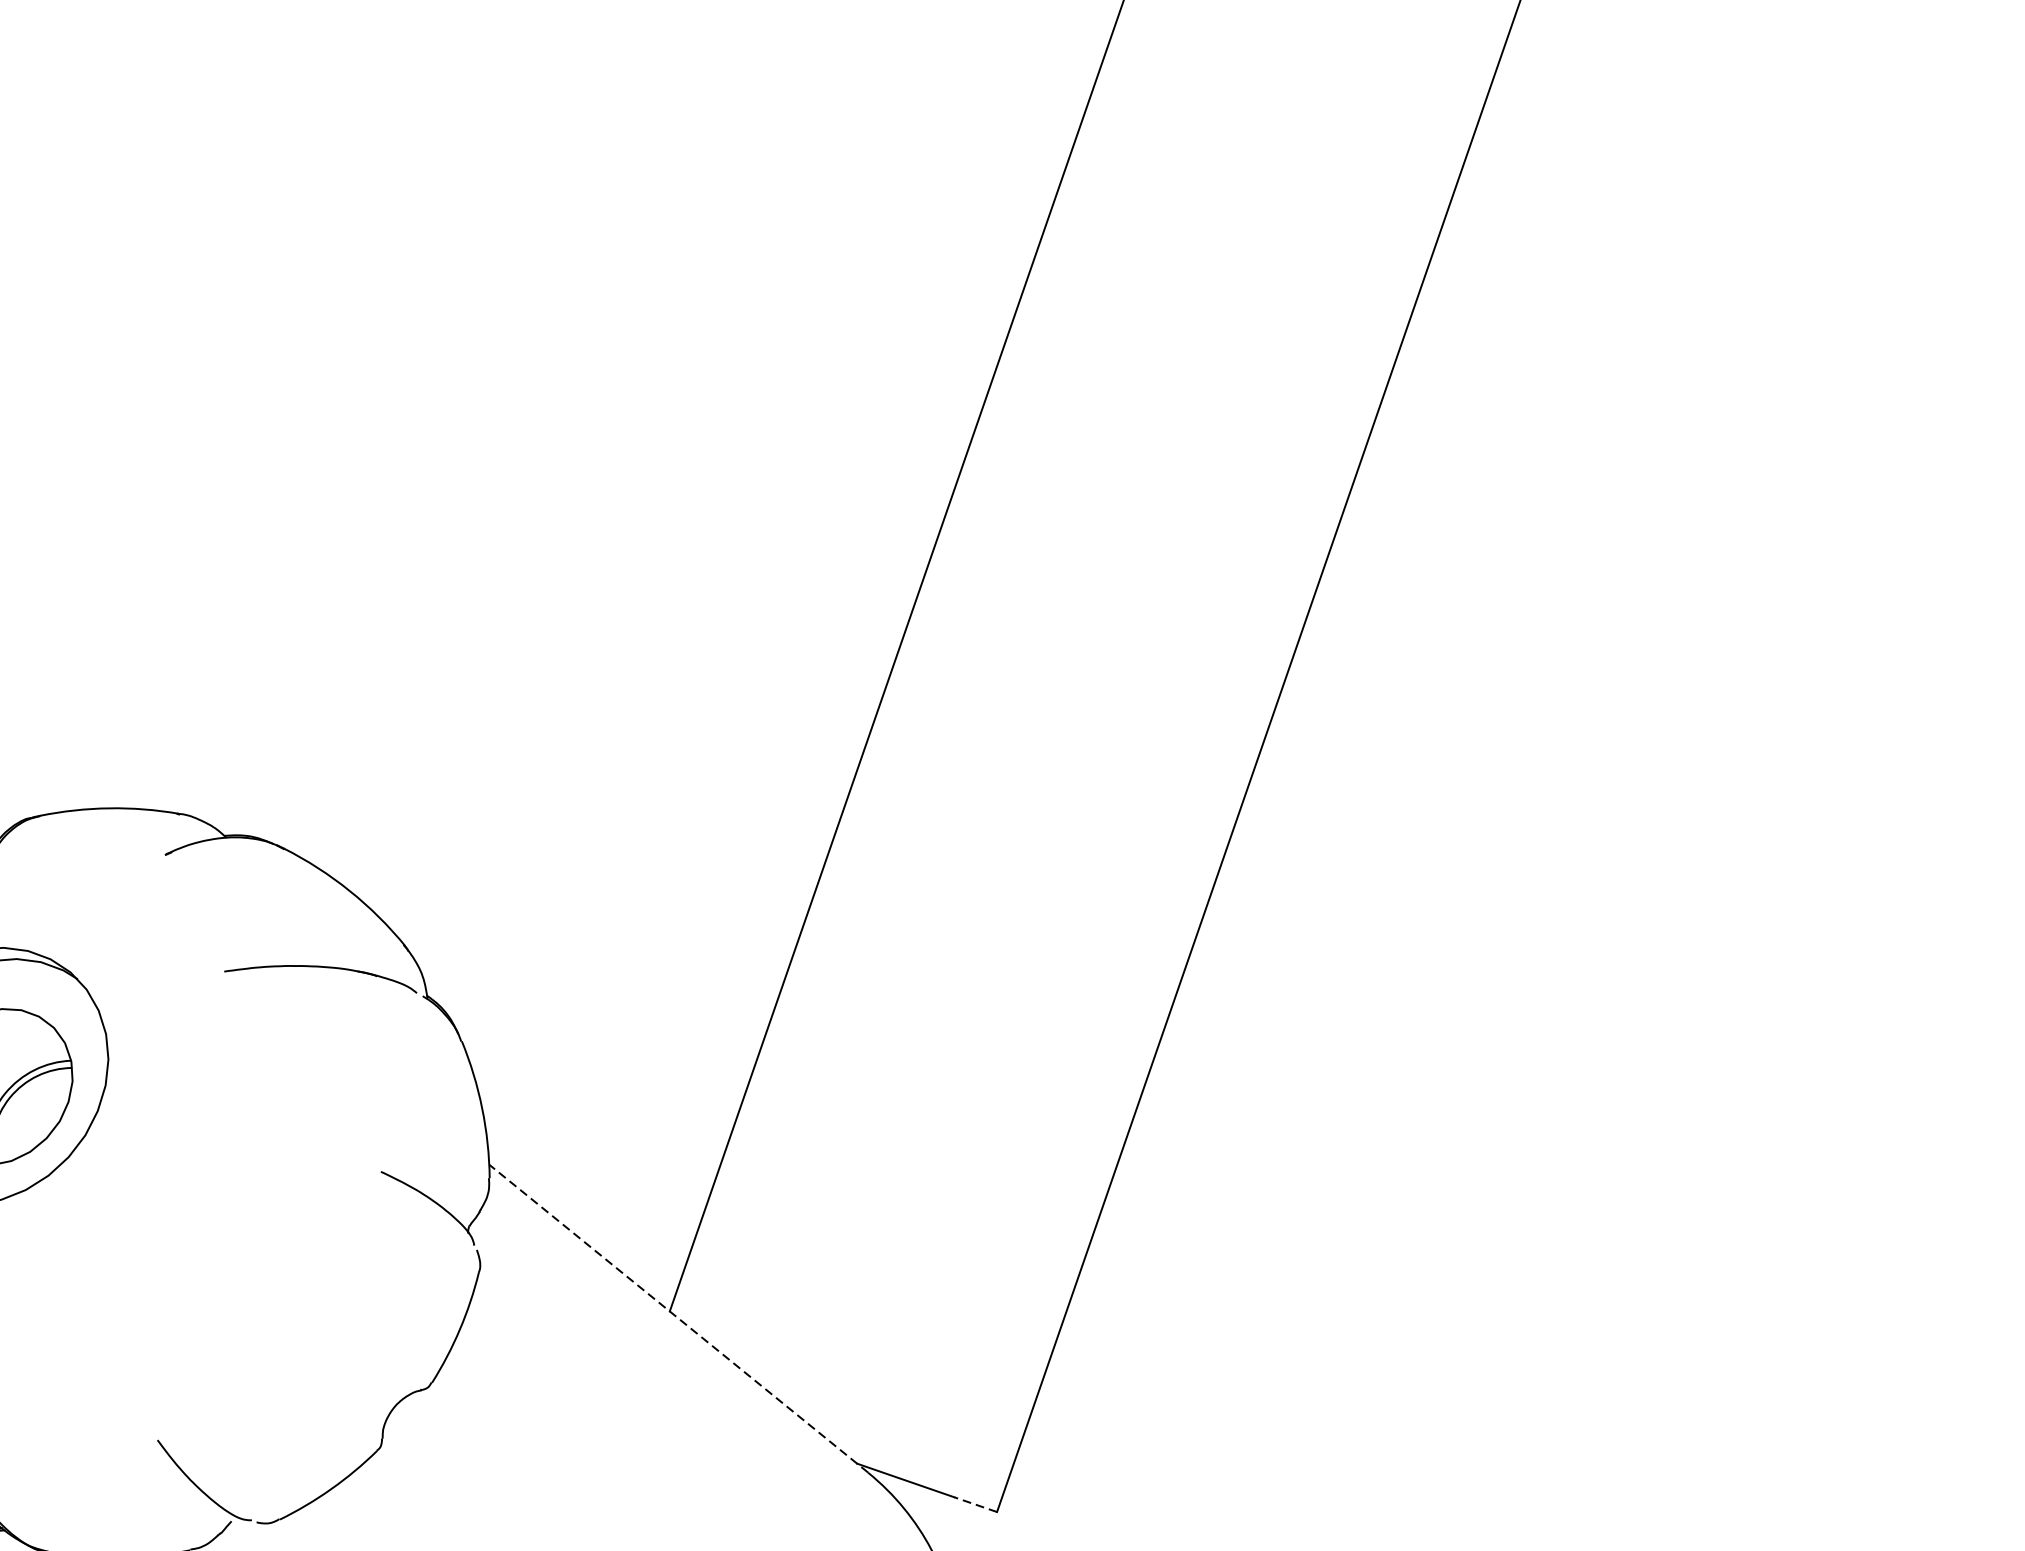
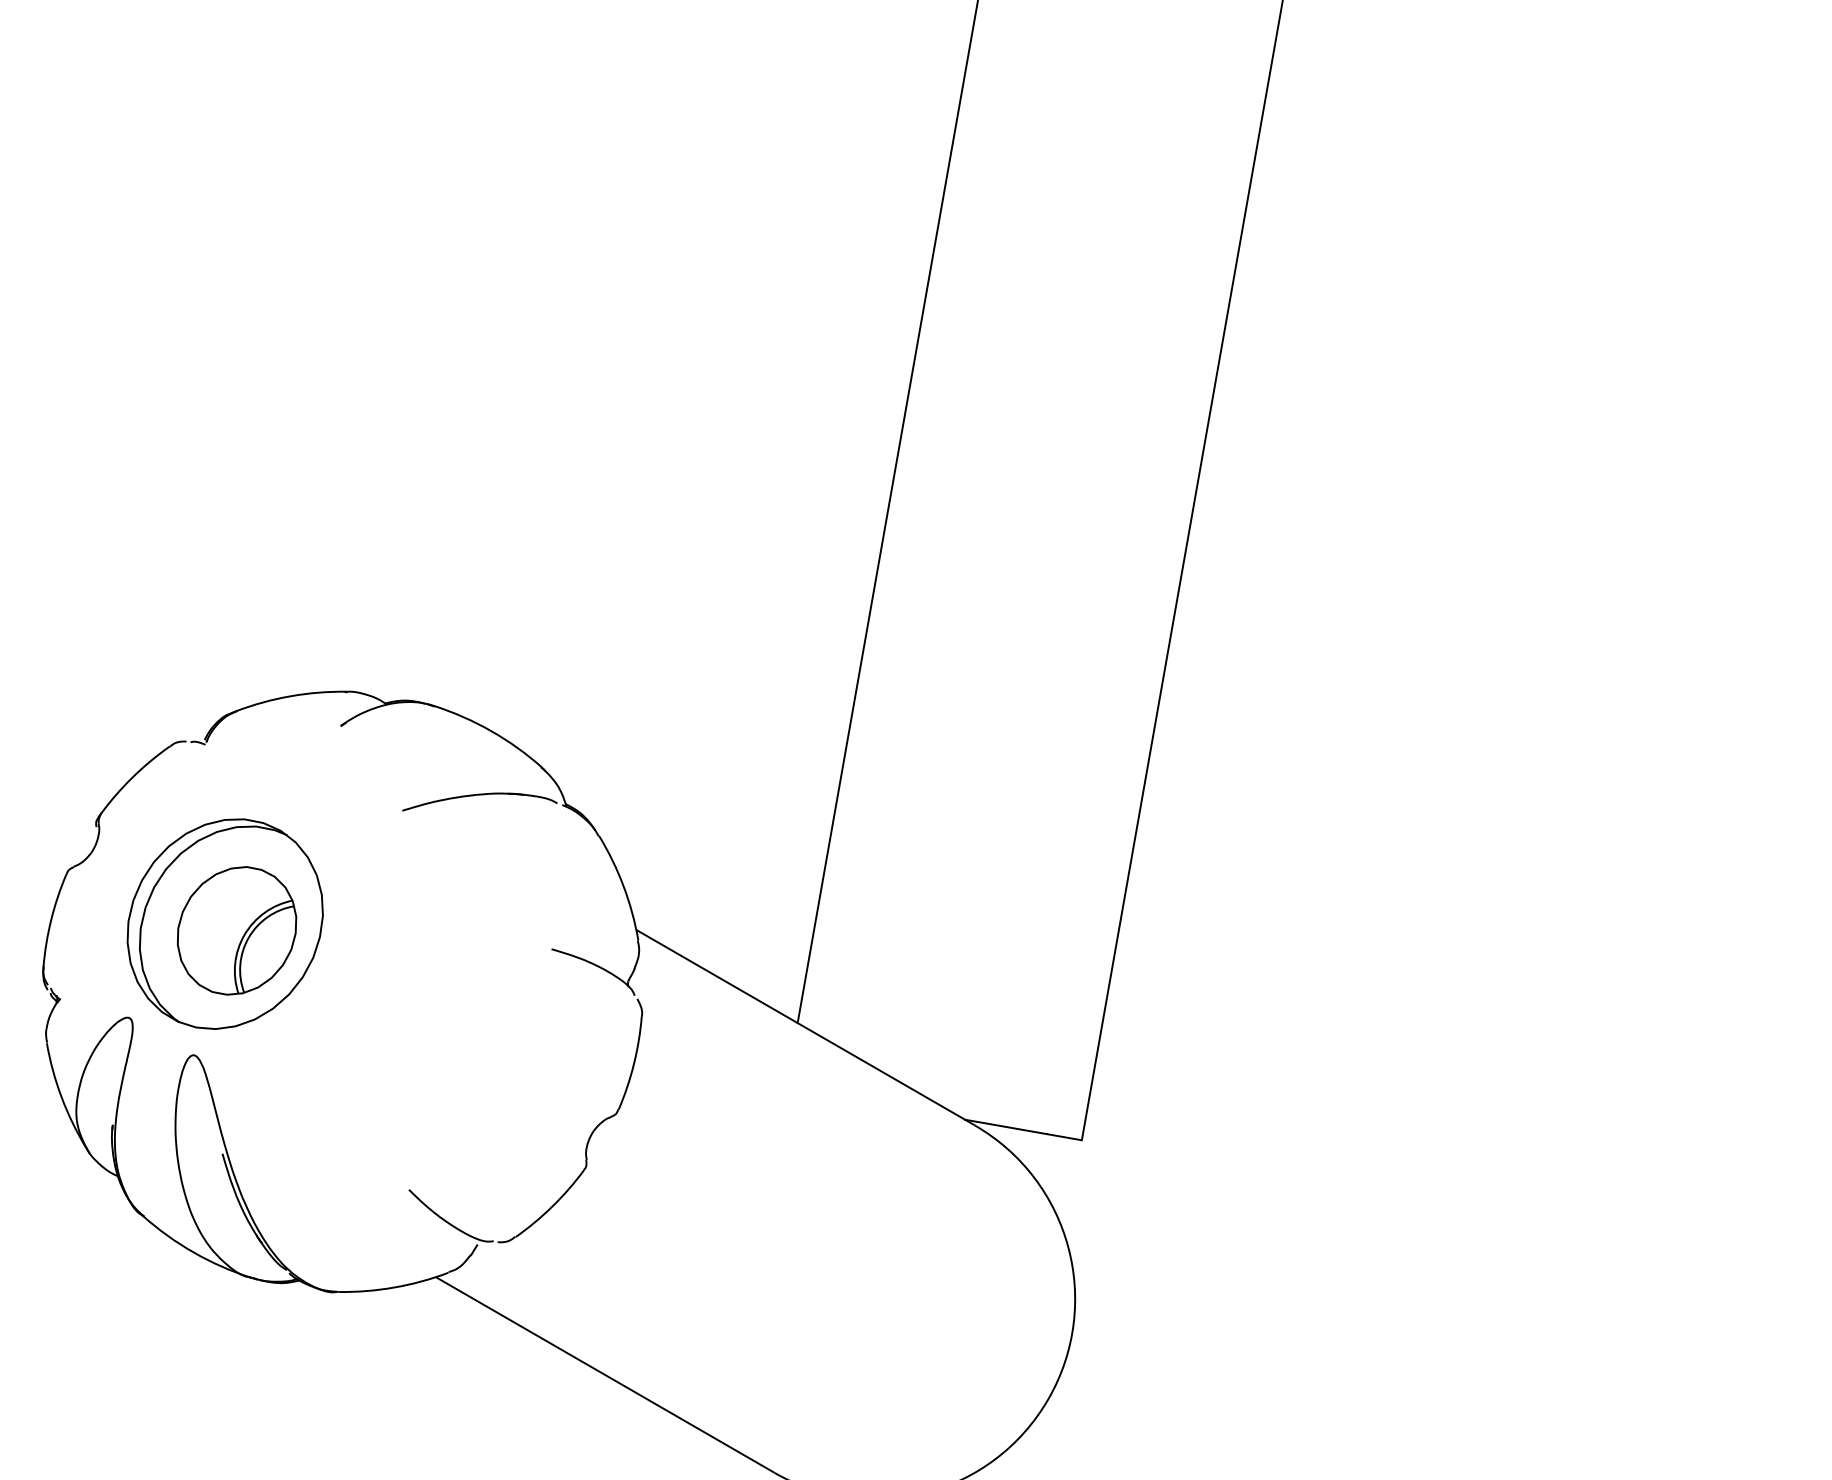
line: (678, 1318) -> (805, 1027), dashed -> solid
line: (974, 1505) -> (1063, 1137), dashed -> solid

